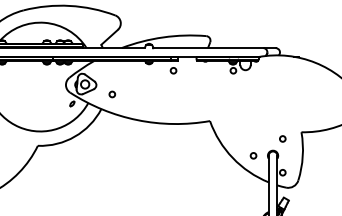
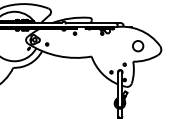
circle: (313, 98) -> (138, 46), added

